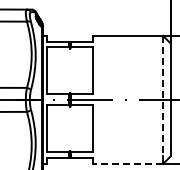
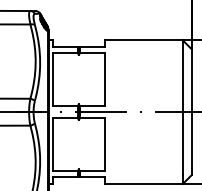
line: (163, 96) -> (183, 108), dashed -> solid
line: (128, 163) -> (144, 183), dashed -> solid

